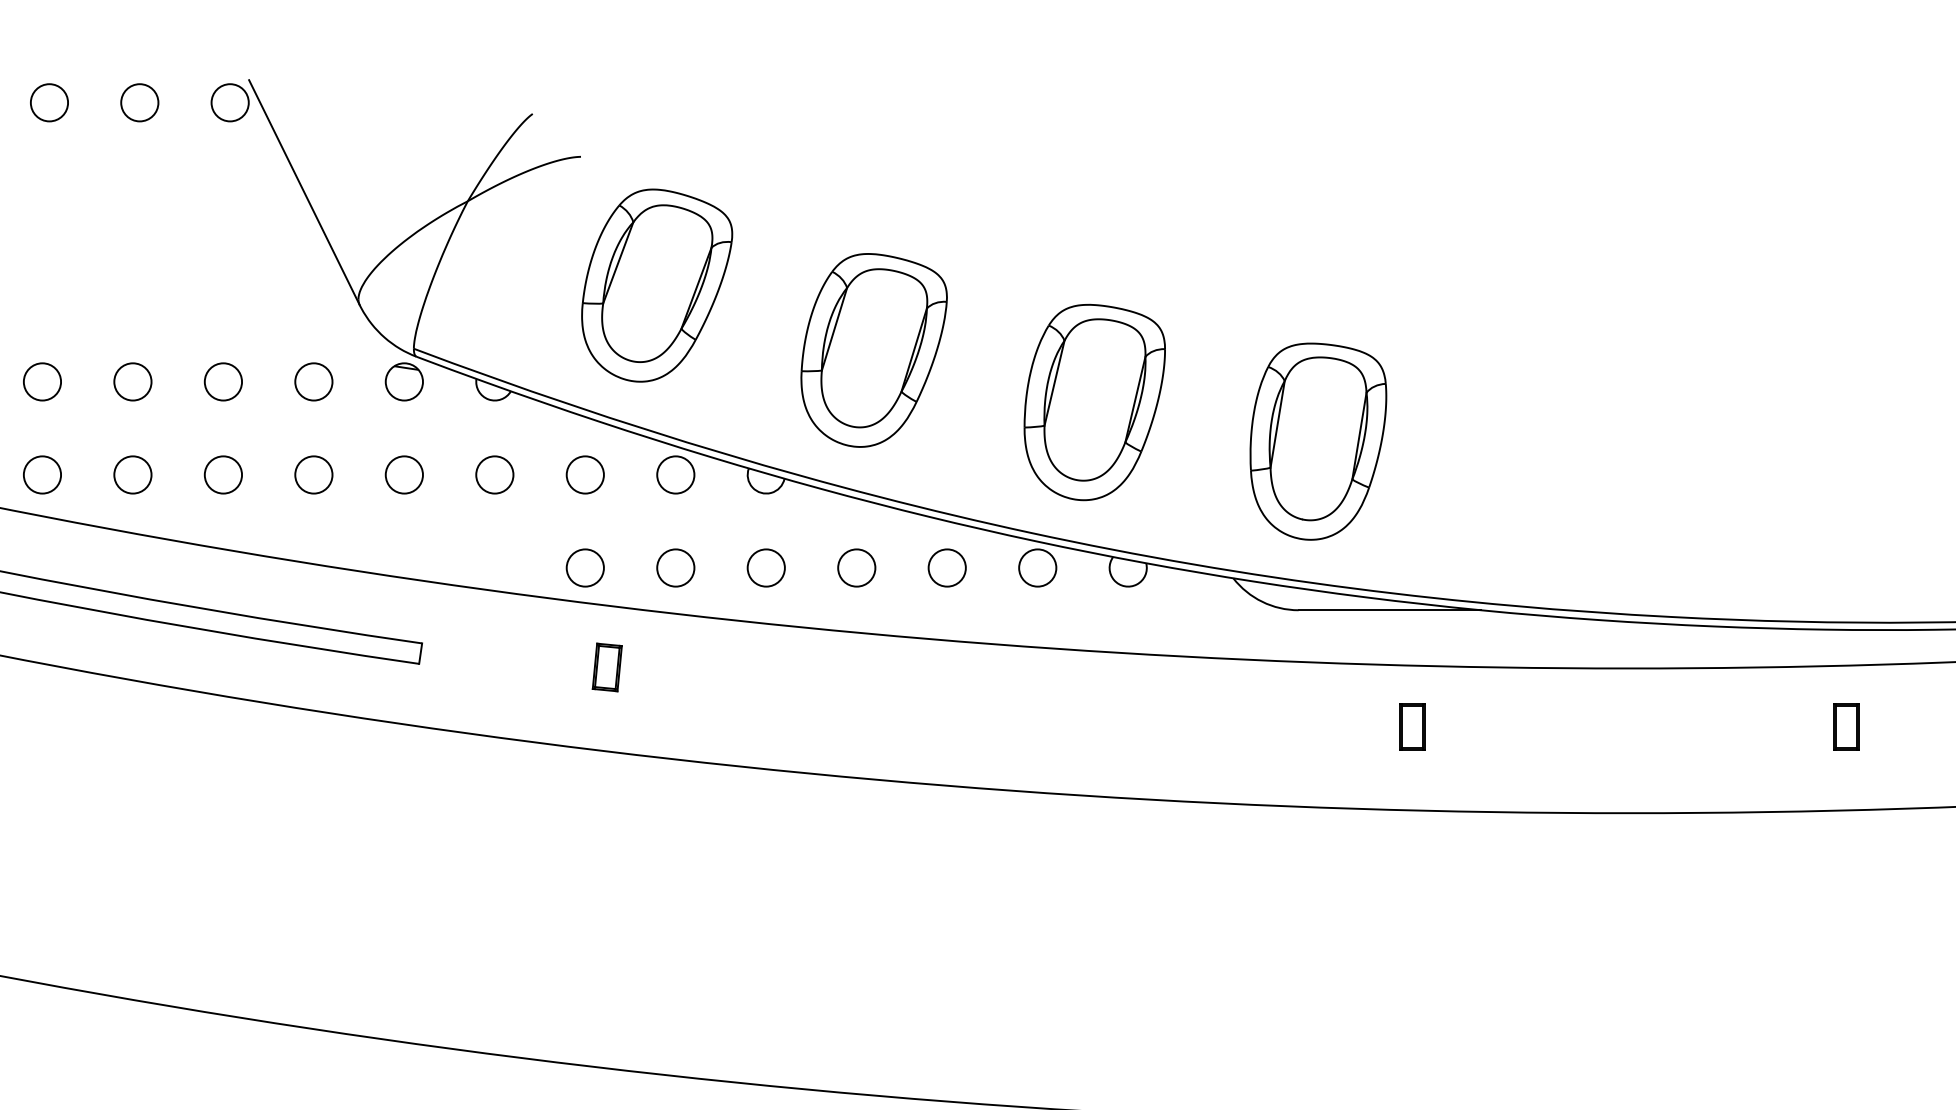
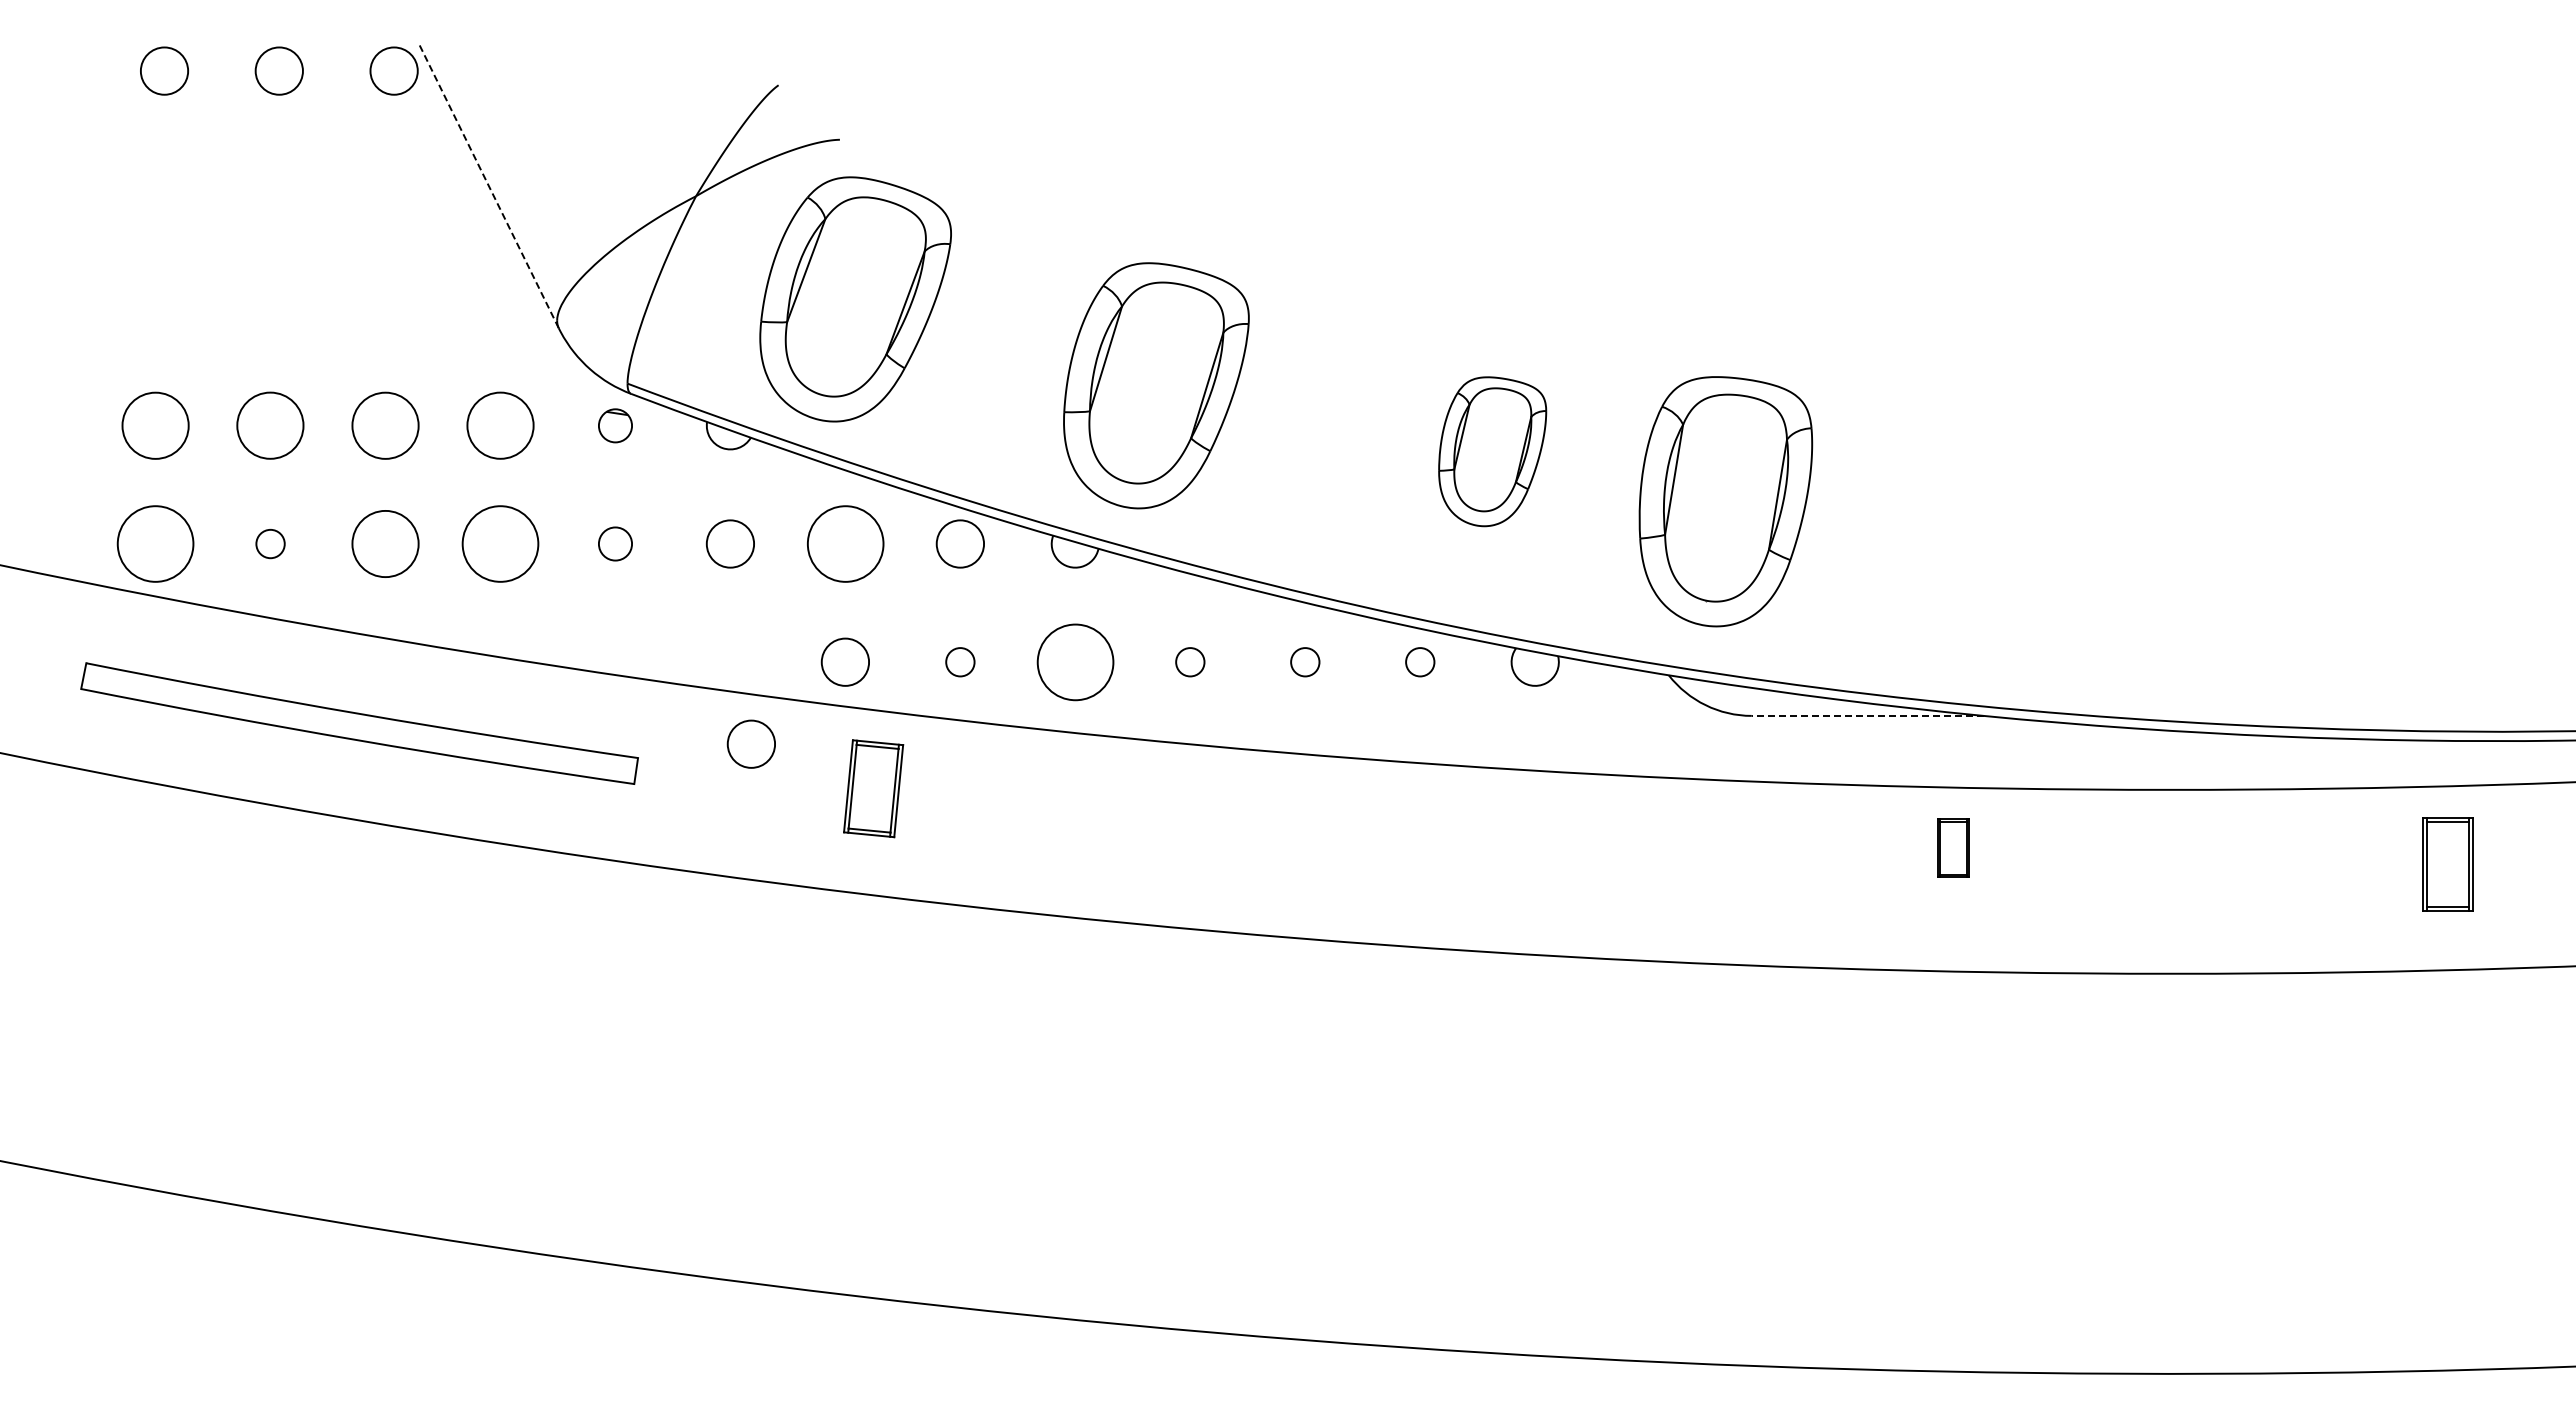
line: (304, 192) -> (488, 184), solid -> dashed
part: (657, 285) -> (855, 299), moved
part: (874, 350) -> (1156, 385), moved
circle: (42, 381) -> (155, 425), size x1.4
circle: (132, 381) -> (270, 425), size x1.4
circle: (223, 381) -> (385, 425), size x1.4
circle: (313, 381) -> (500, 425), size x1.4
part: (404, 381) -> (615, 425), size x0.7
part: (1094, 402) -> (1492, 451), size x0.6
part: (1318, 441) -> (1725, 501), moved
circle: (42, 474) -> (155, 543), size x1.6
circle: (132, 474) -> (270, 543), size x0.6
circle: (223, 474) -> (385, 543), size x1.4
circle: (313, 474) -> (500, 543), size x1.6
circle: (404, 474) -> (615, 543), size x0.7
circle: (584, 474) -> (844, 543), size x1.6
circle: (675, 567) -> (960, 661), size x0.6
circle: (765, 567) -> (1074, 661), size x1.6
circle: (856, 567) -> (1189, 661), size x0.6
circle: (946, 567) -> (1304, 661), size x0.6
circle: (1037, 567) -> (1419, 661), size x0.6
line: (1389, 609) -> (1867, 715), solid -> dashed
circle: (510, 631) -> (750, 743), added
part: (606, 667) -> (872, 788), size x1.6
part: (1412, 726) -> (1953, 847), moved
part: (1846, 726) -> (2448, 863), size x1.6

